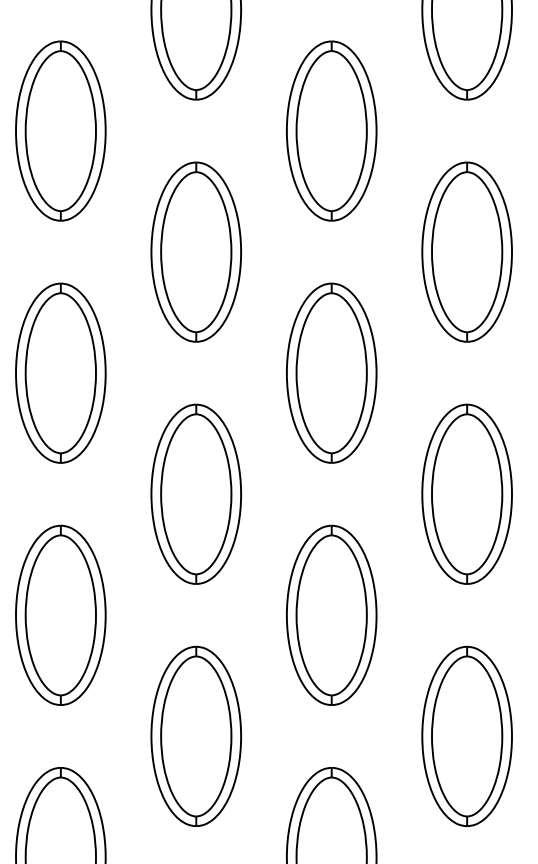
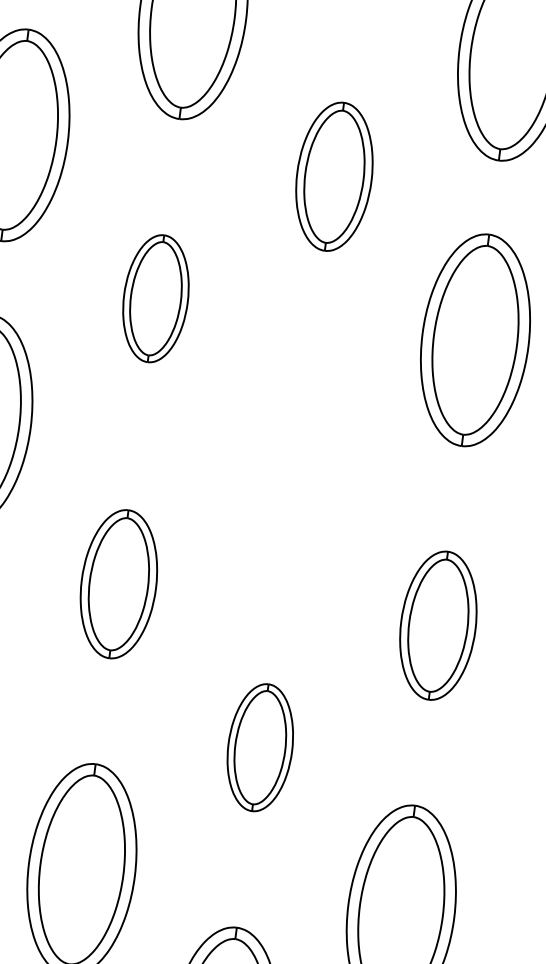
part: (331, 130) -> (334, 176), size x0.7
part: (195, 251) -> (155, 297), size x0.6
part: (331, 372) -> (297, 461), removed
part: (195, 493) -> (118, 583), size x0.7
part: (466, 493) -> (437, 624), size x0.7
part: (331, 614) -> (260, 746), size x0.6

